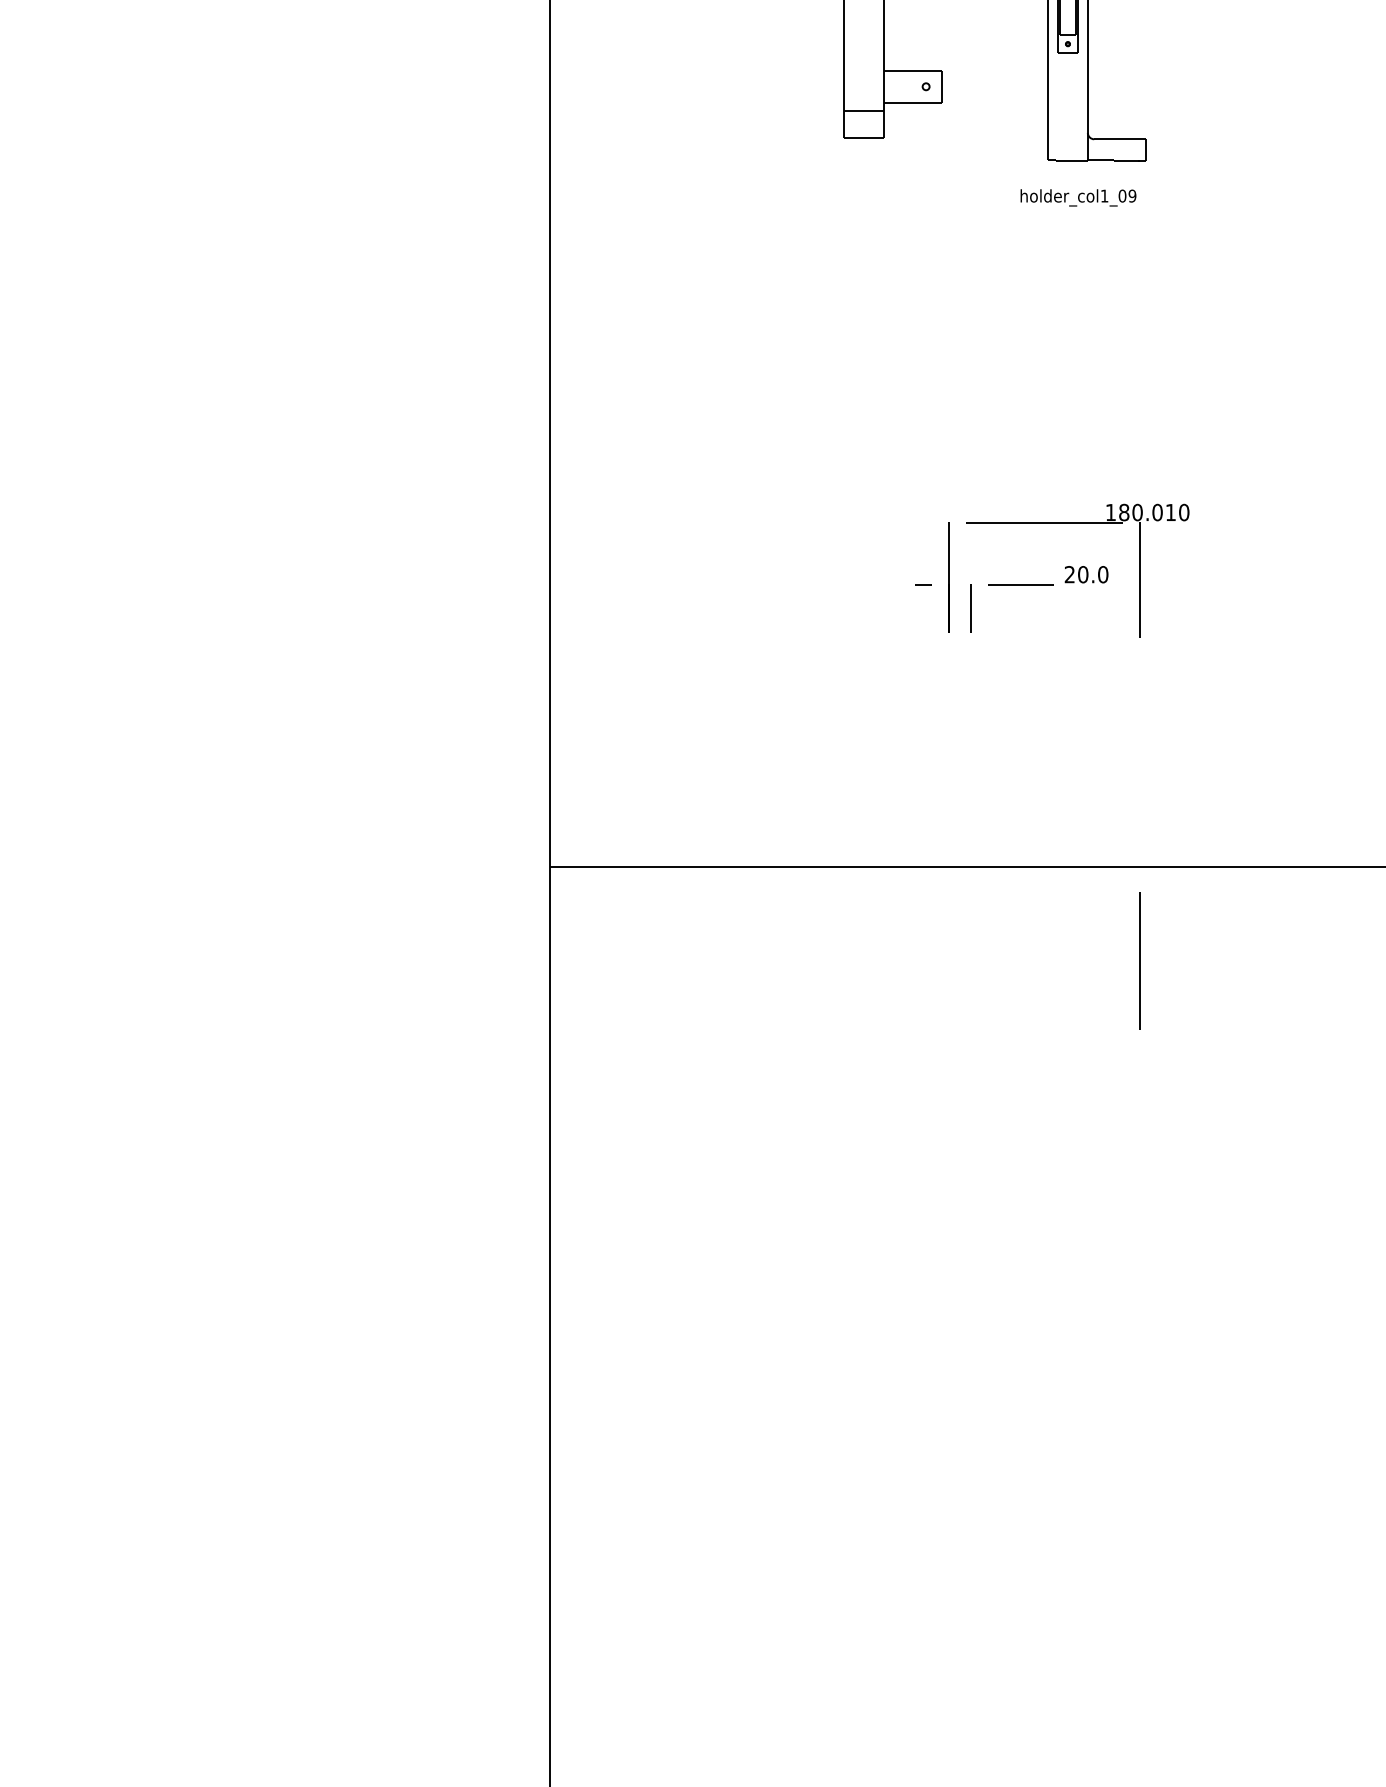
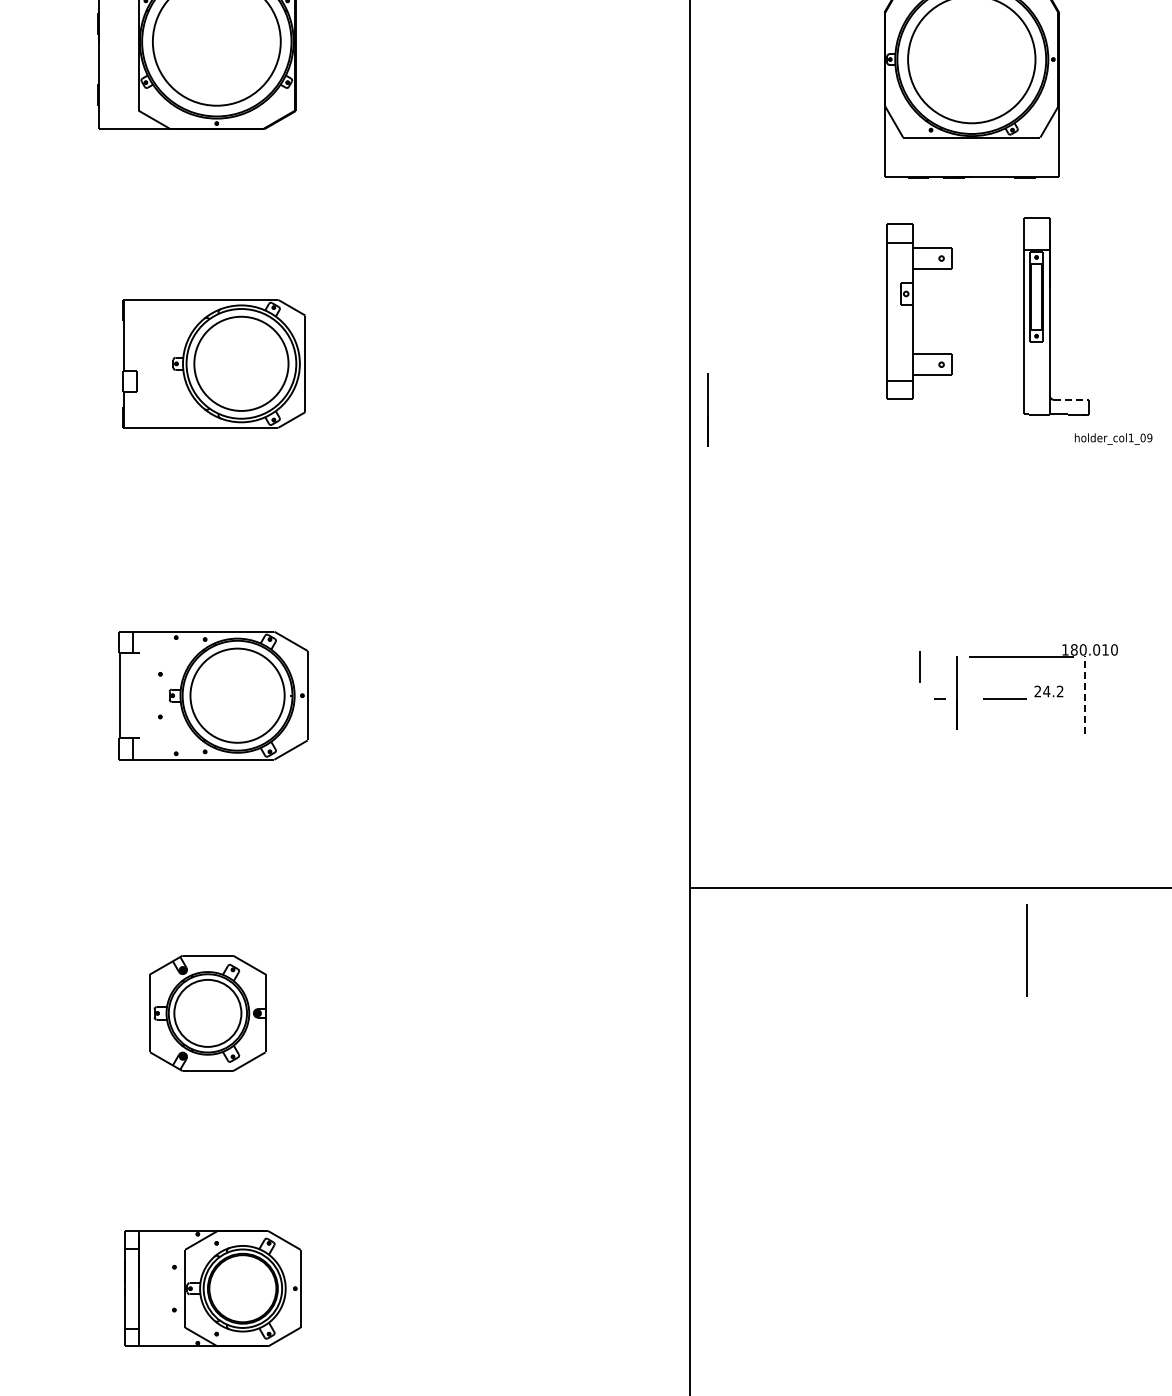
line: (1121, 138) -> (1072, 399), solid -> dashed
line: (576, 153) -> (707, 409), added
text: (1078, 196) -> (1113, 438), moved
text: (1093, 574) -> (1053, 691), 20.0 -> 24.2
line: (1140, 580) -> (1085, 695), solid -> dashed
line: (969, 607) -> (919, 666), moved
line: (1139, 961) -> (1026, 950), moved

